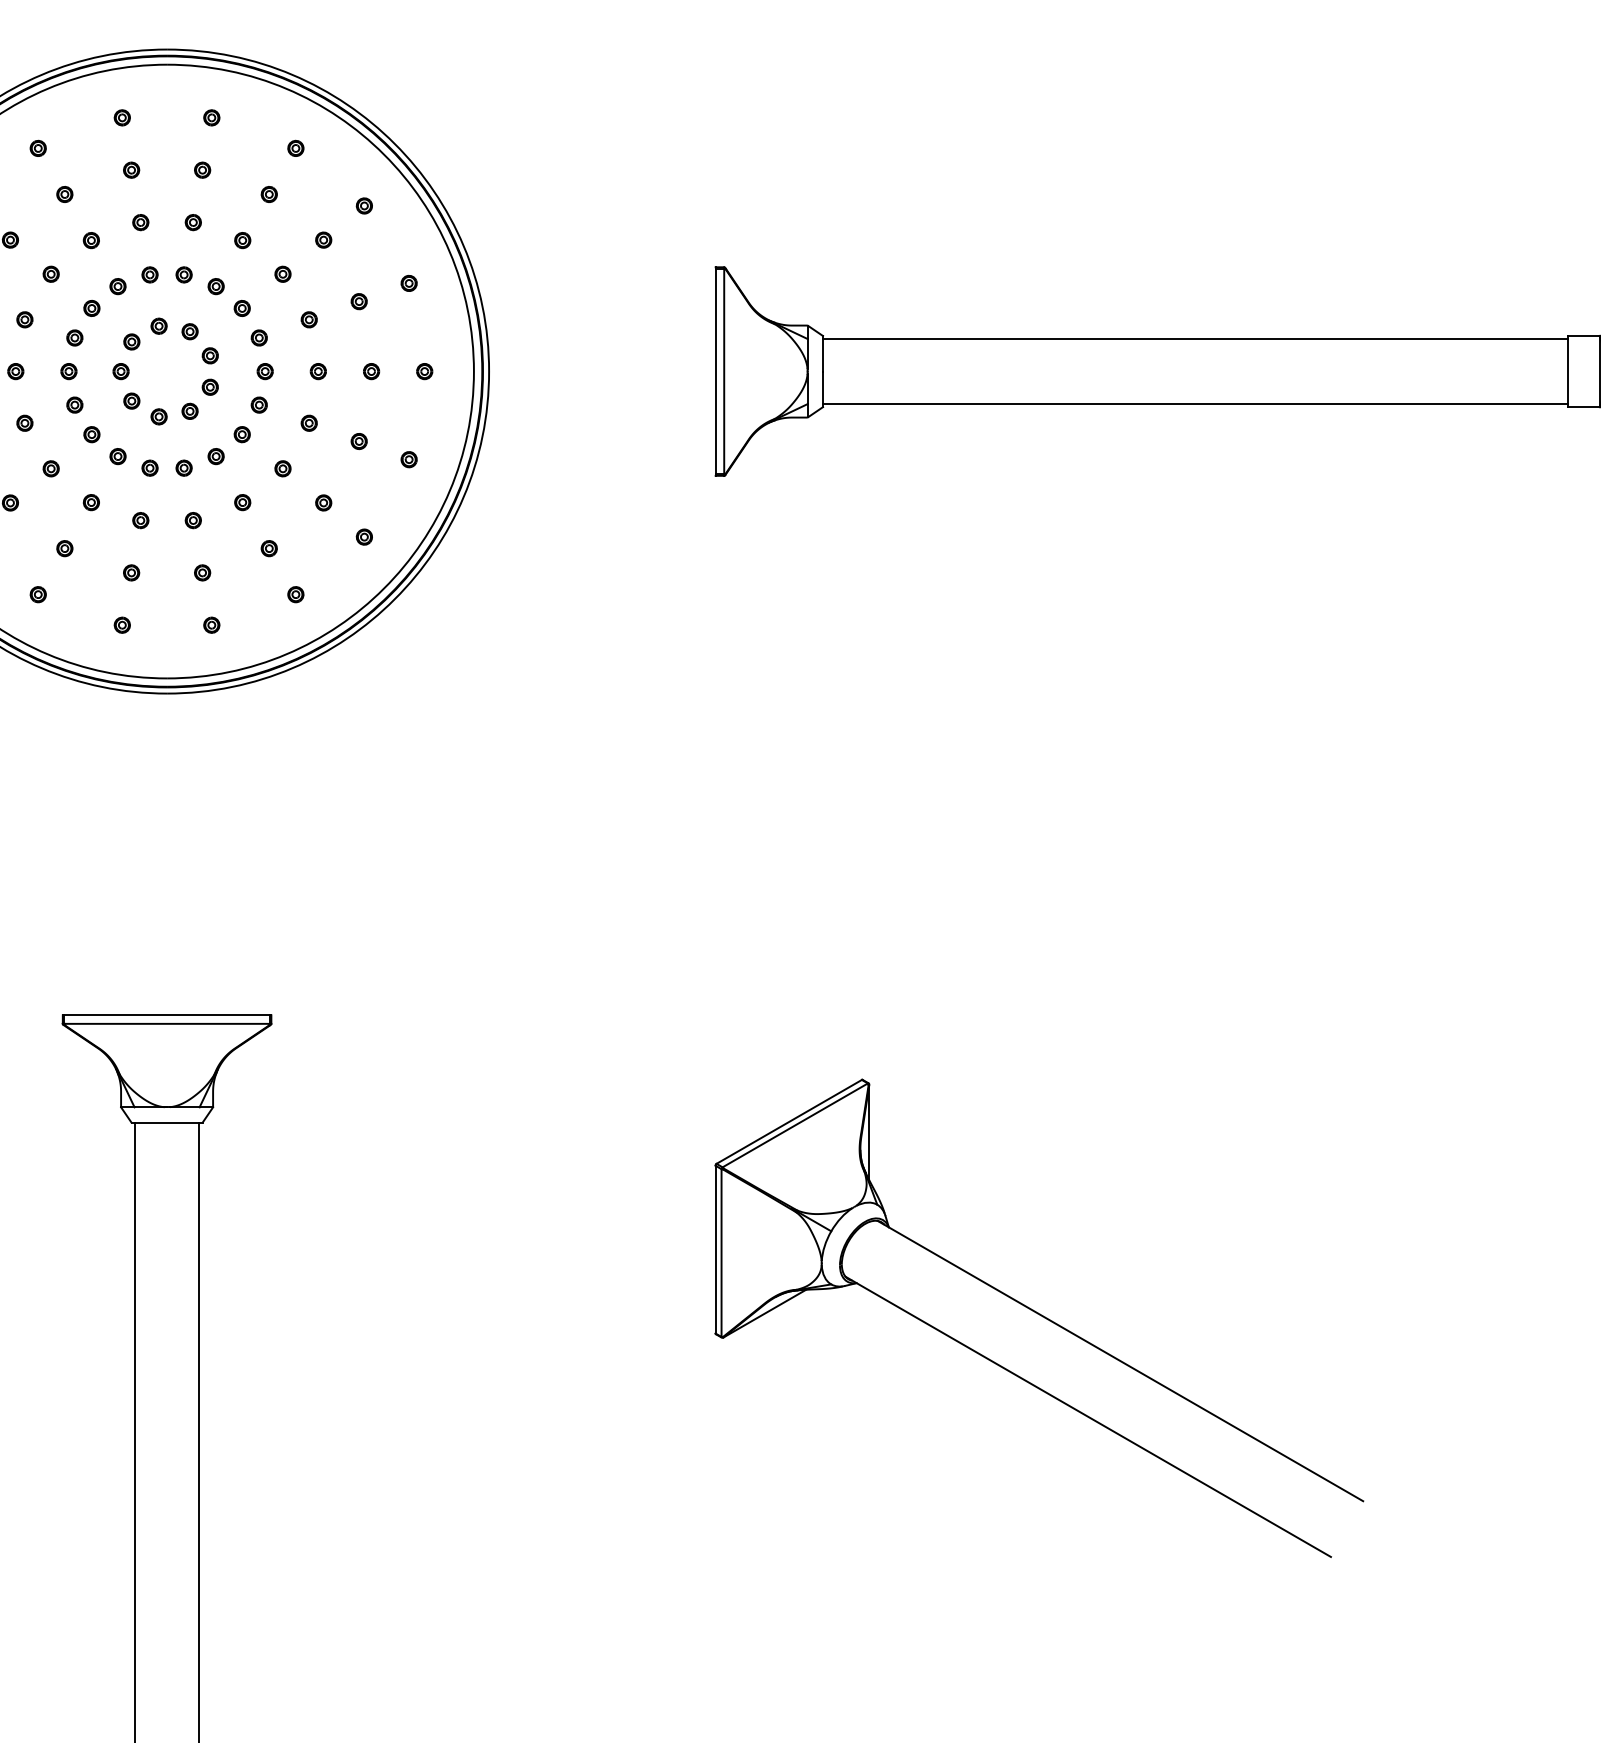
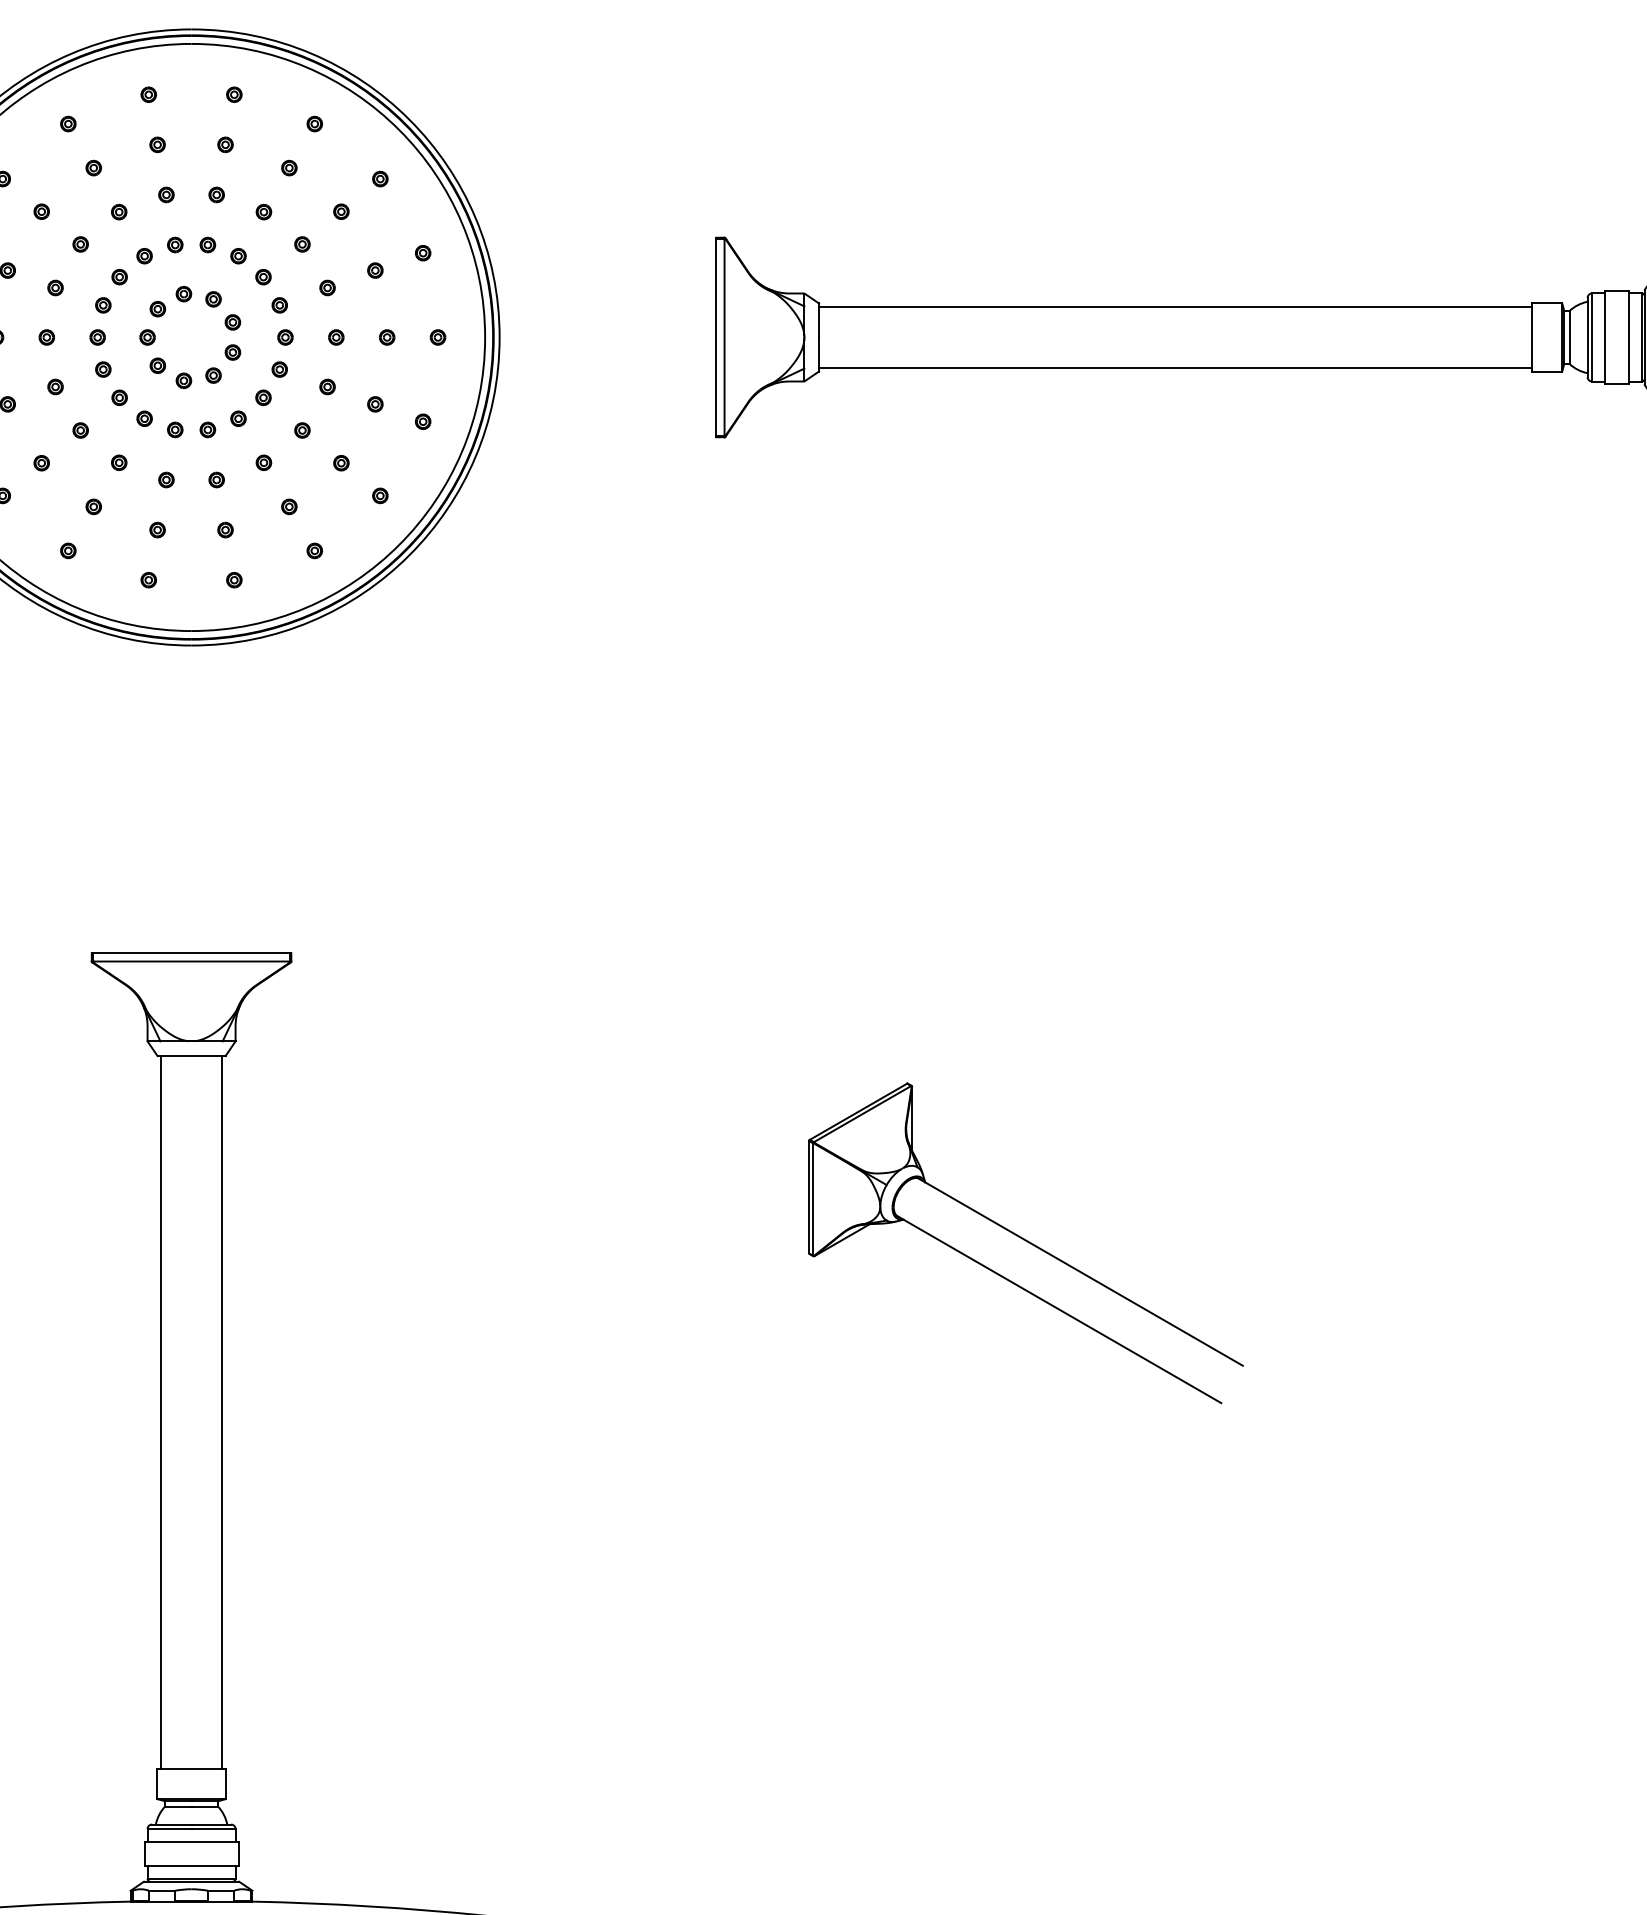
part: (1038, 1318) -> (1025, 1243), size x0.7

